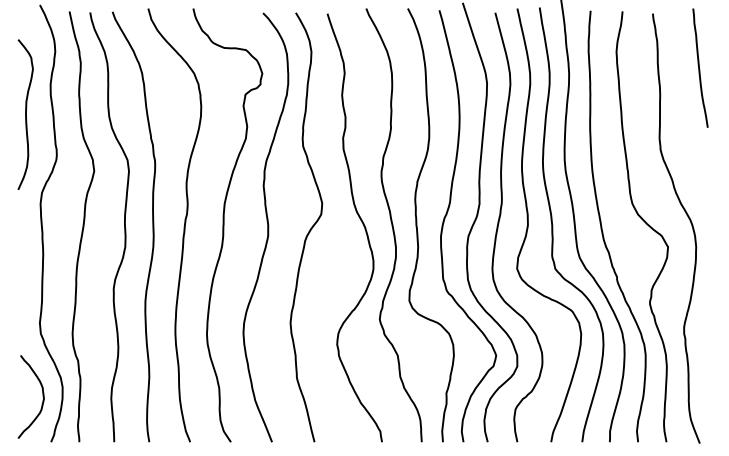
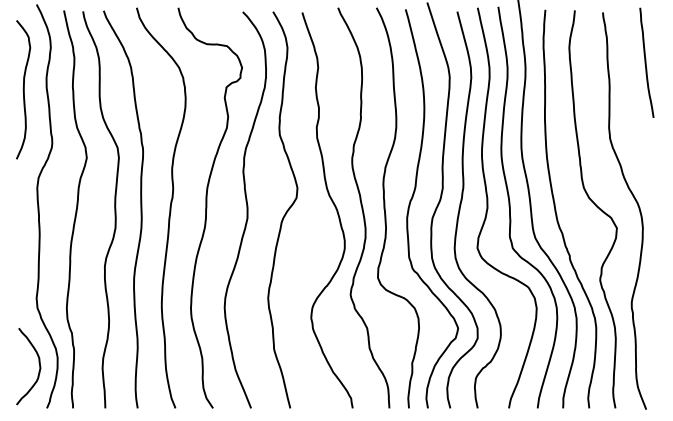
curve: (25, 114) -> (23, 89), moved

